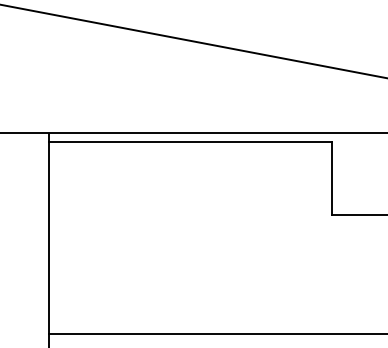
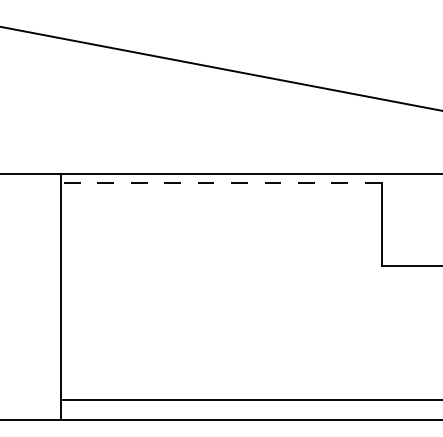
line: (190, 142) -> (221, 183), solid -> dashed

